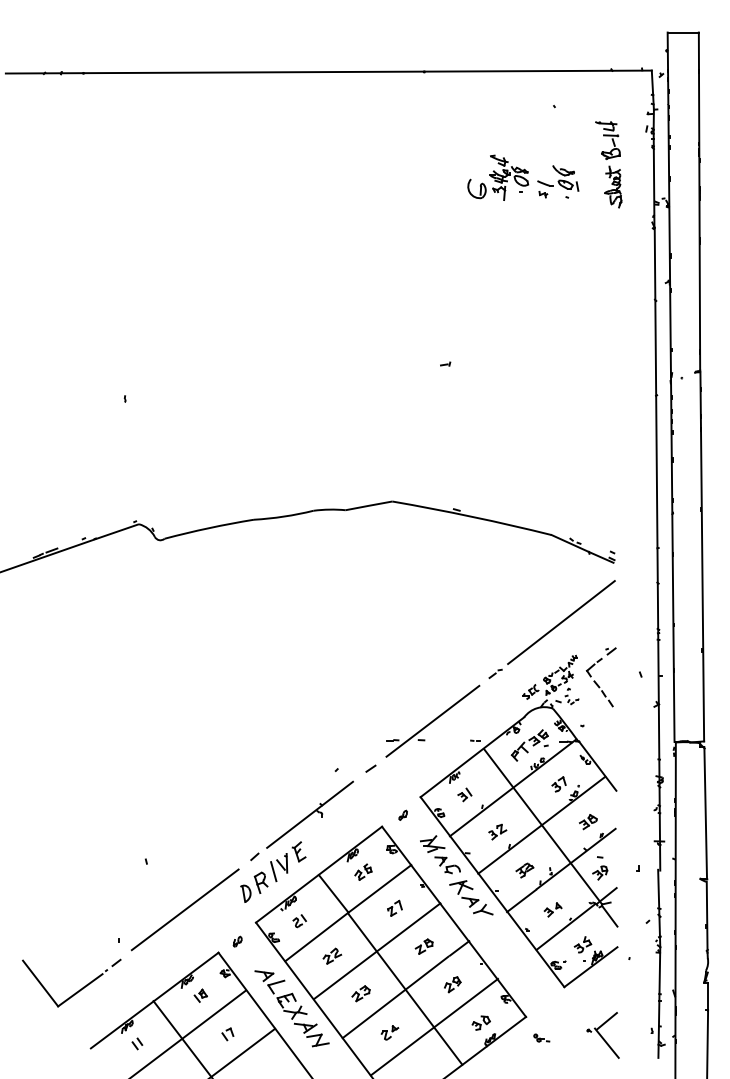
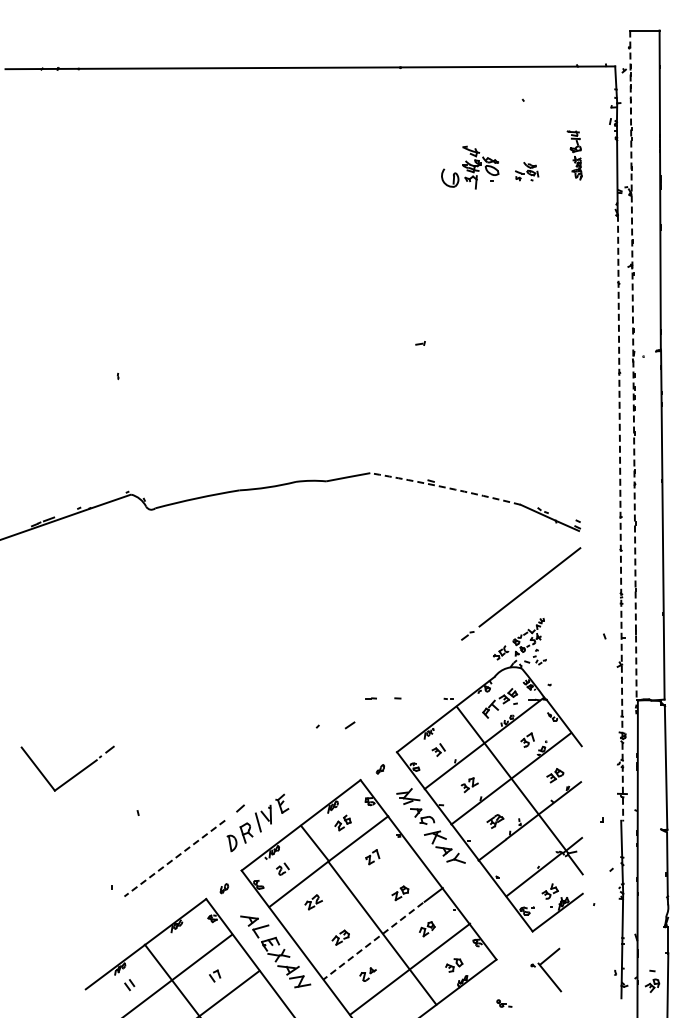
part: (608, 164) -> (574, 155), size x0.6
part: (557, 181) -> (526, 171), size x0.6
line: (671, 387) -> (633, 365), solid -> dashed
arc: (472, 516) -> (445, 487), solid -> dashed
line: (657, 549) -> (620, 518), solid -> dashed
part: (594, 679) -> (561, 641), removed
line: (432, 721) -> (408, 680), removed
part: (309, 814) -> (292, 768), removed
part: (600, 867) -> (652, 980), moved
line: (184, 909) -> (174, 858), solid -> dashed
part: (552, 909) -> (521, 858), removed
line: (376, 951) -> (355, 897), removed
part: (76, 991) -> (72, 776), moved
part: (200, 995) -> (189, 939), removed
line: (395, 997) -> (373, 941), solid -> dashed
part: (603, 1034) -> (546, 969), moved
part: (541, 1037) -> (504, 1003), moved

